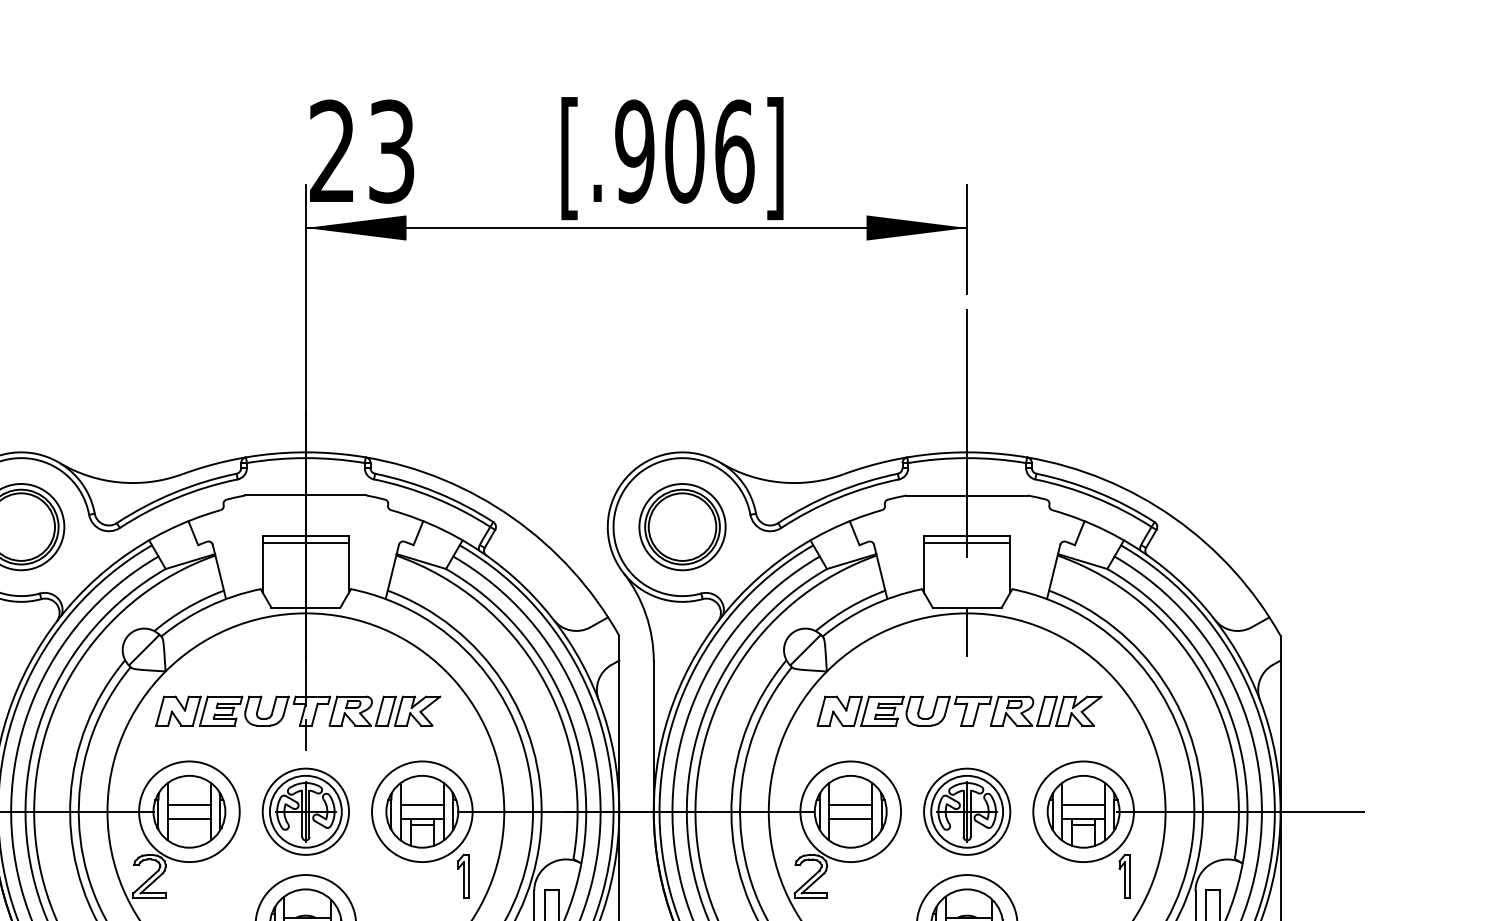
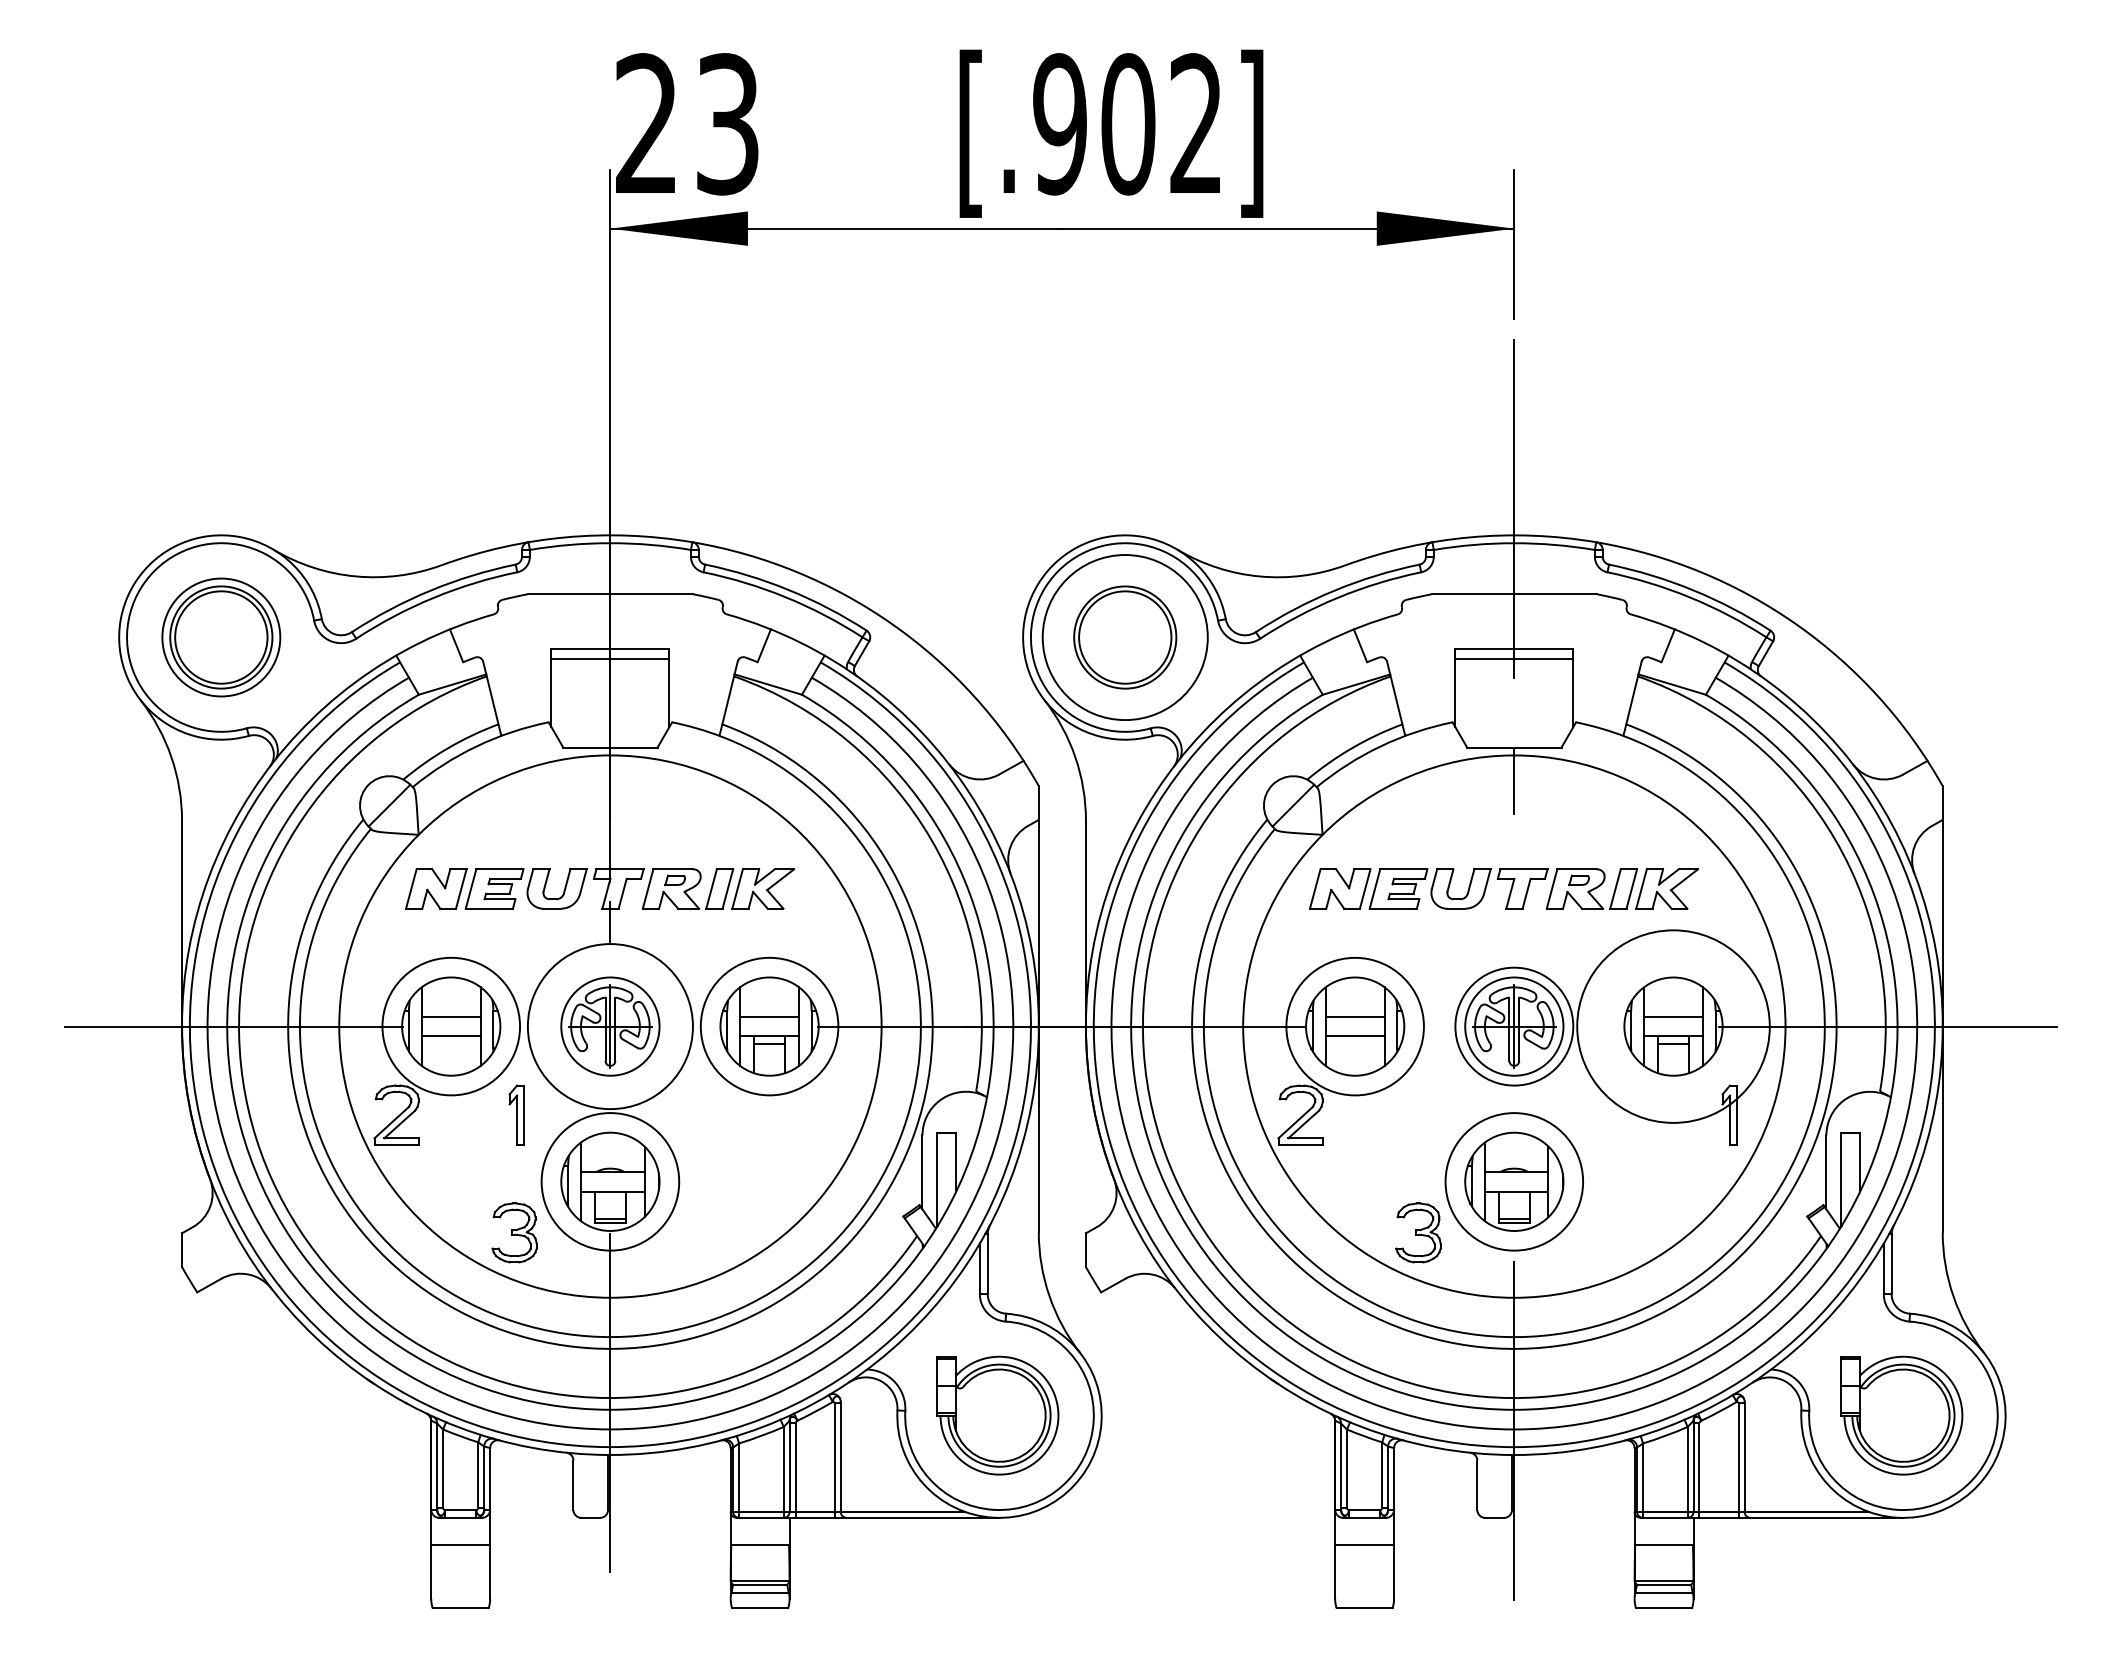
text: (734, 151) -> (1196, 124), [.906] -> [.902]
circle: (682, 527) -> (1125, 637), size x1.4
circle: (305, 811) -> (610, 1026), size x1.4
circle: (1083, 811) -> (1673, 1026), size x1.4
part: (463, 876) -> (516, 1114), moved

